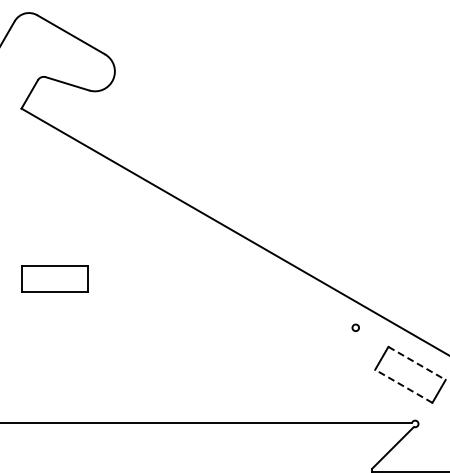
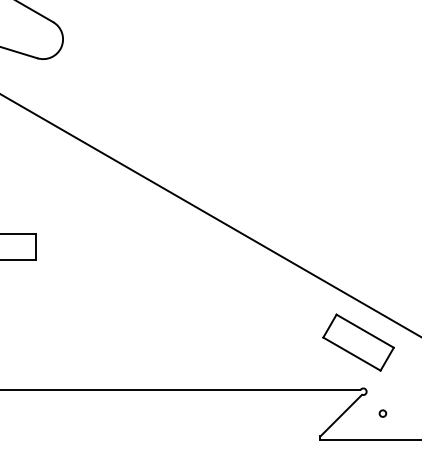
circle: (355, 327) -> (382, 413), moved
line: (417, 363) -> (365, 331), dashed -> solid
line: (403, 386) -> (351, 354), dashed -> solid

